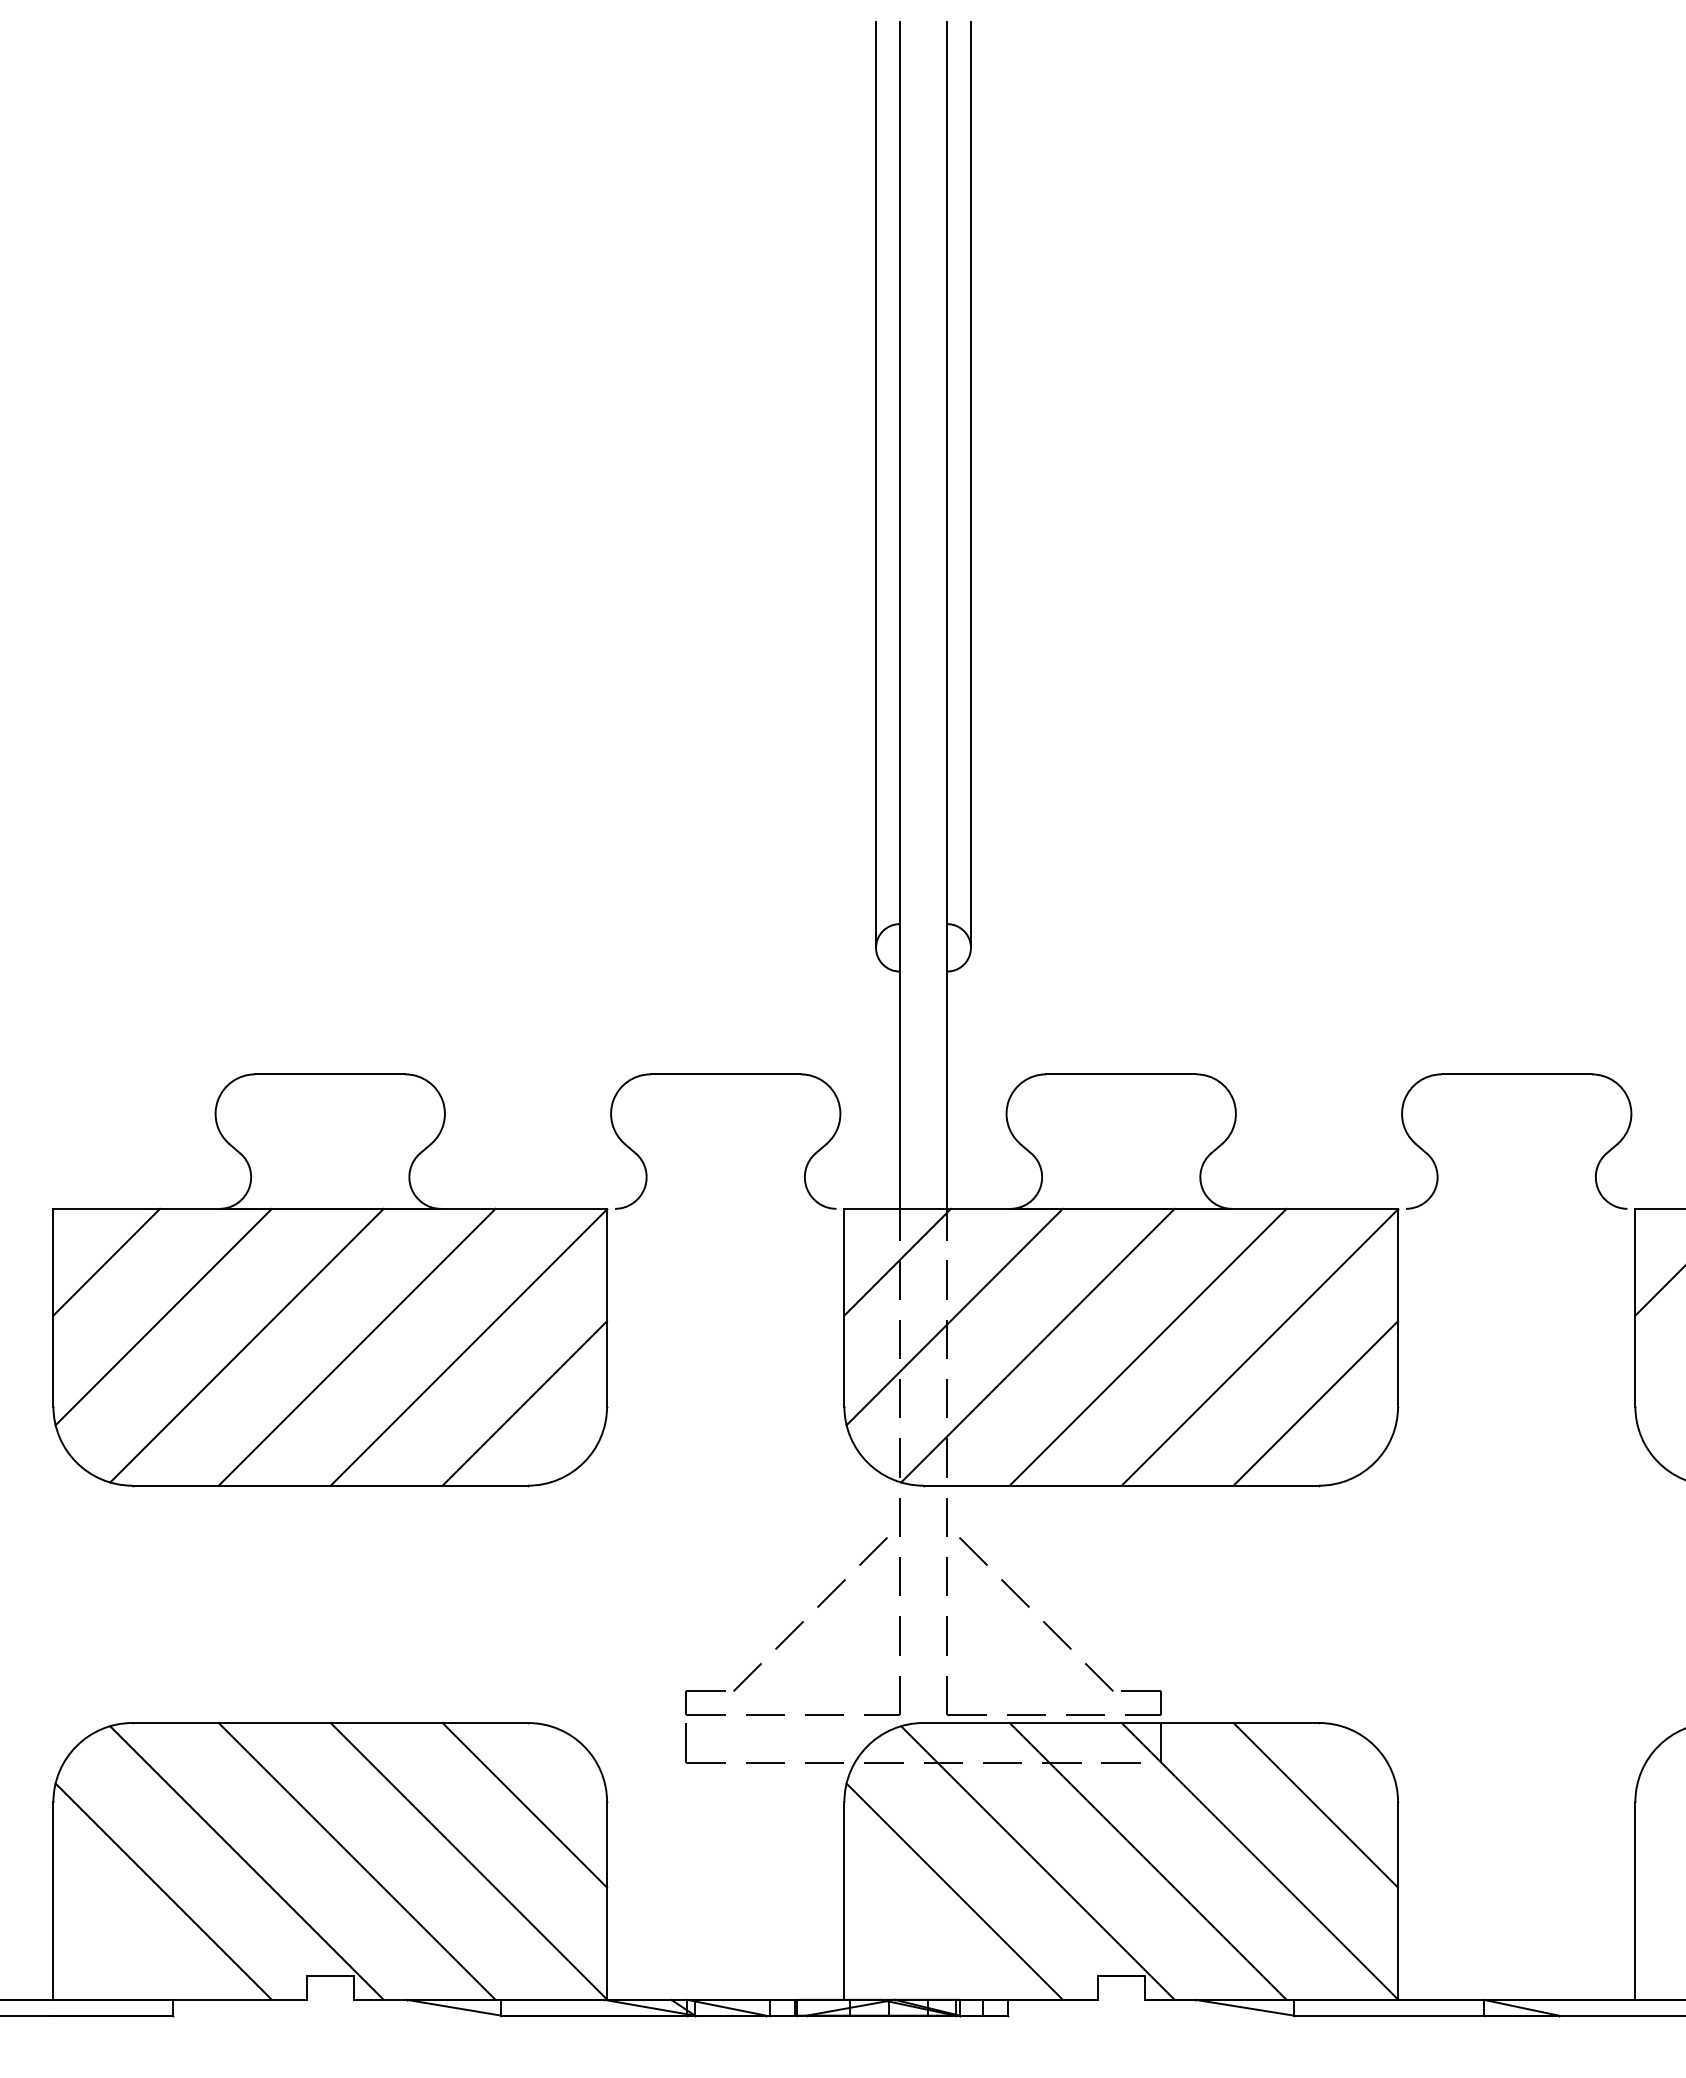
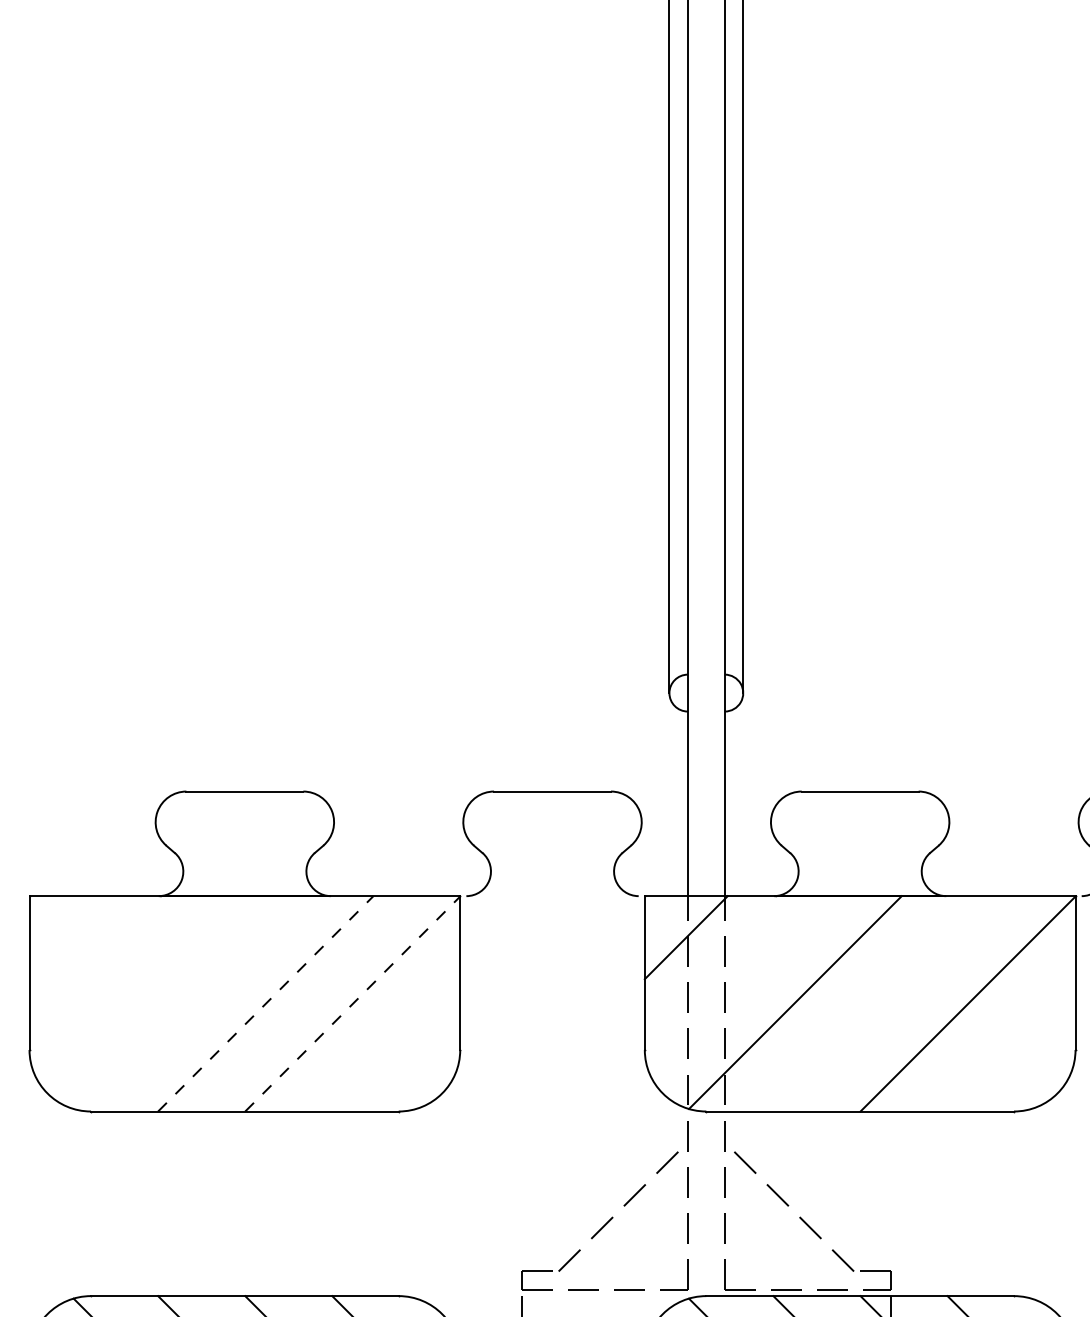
line: (106, 1261) -> (70, 937), removed
line: (163, 1316) -> (115, 979), removed
line: (954, 1316) -> (730, 979), removed
line: (246, 1345) -> (179, 1002), removed
line: (1147, 1346) -> (880, 1003), removed
line: (357, 1347) -> (266, 1004), solid -> dashed
line: (469, 1347) -> (353, 1004), solid -> dashed
line: (524, 1403) -> (395, 1047), removed
line: (1315, 1403) -> (1011, 1047), removed

